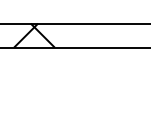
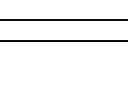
hatch: (33, 35) -> (28, 30), removed

